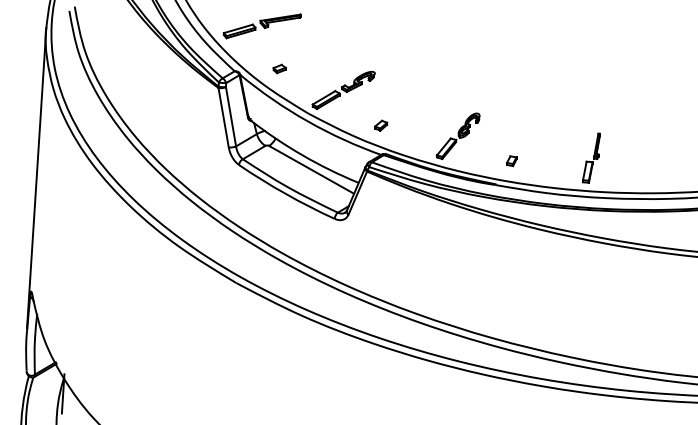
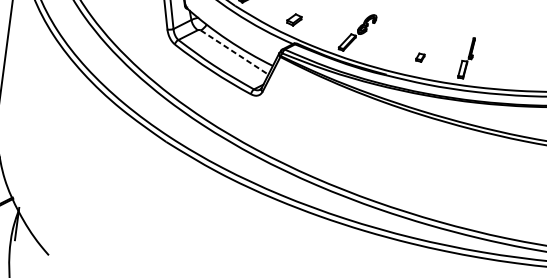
part: (381, 125) -> (294, 19), size x1.4
part: (511, 161) -> (420, 57), moved
line: (311, 169) -> (234, 52), solid -> dashed

